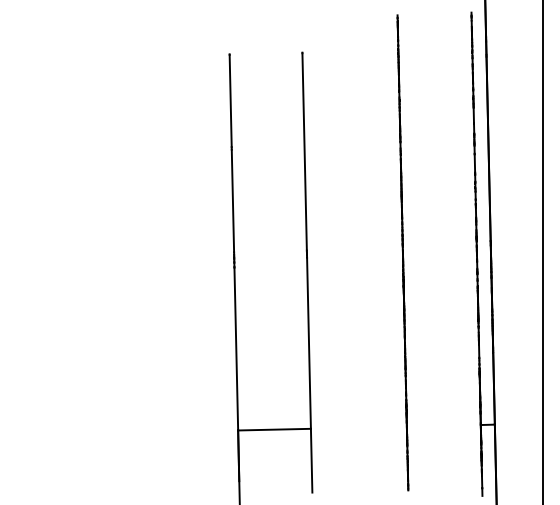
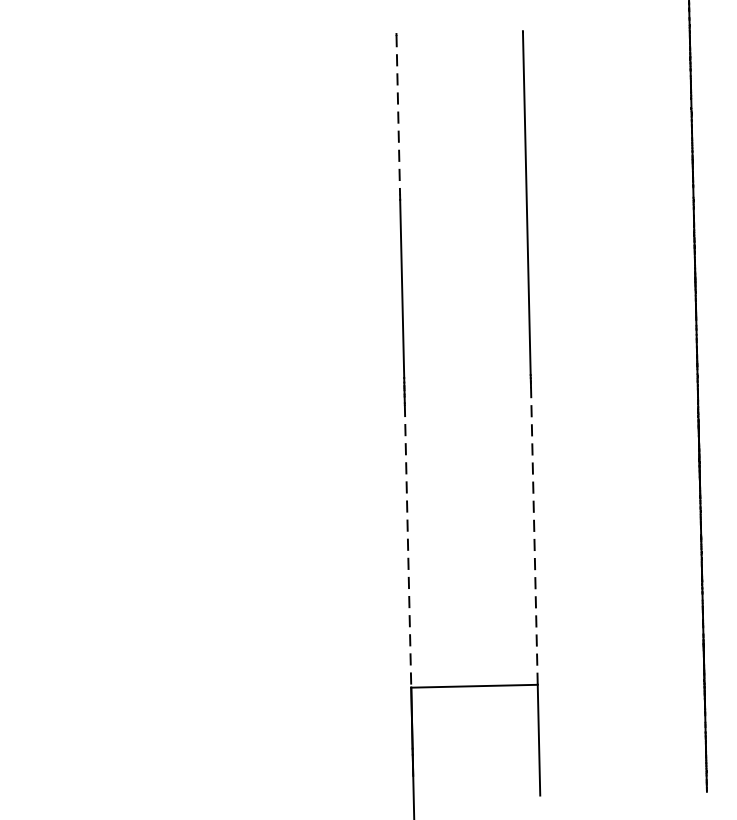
line: (230, 101) -> (397, 116), solid -> dashed
line: (309, 343) -> (535, 536), solid -> dashed
line: (236, 349) -> (408, 546), solid -> dashed

